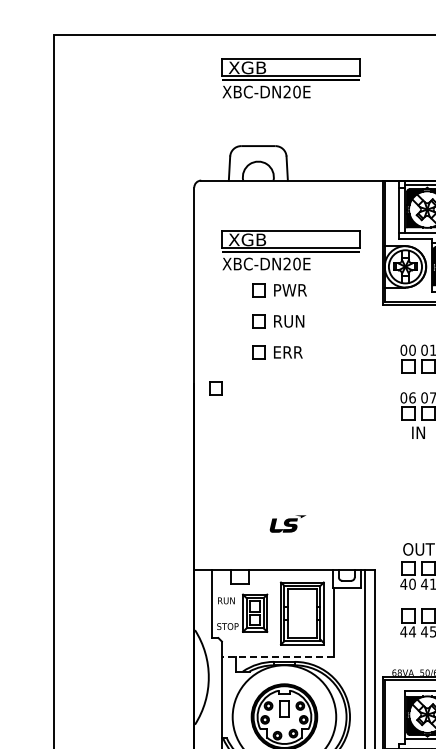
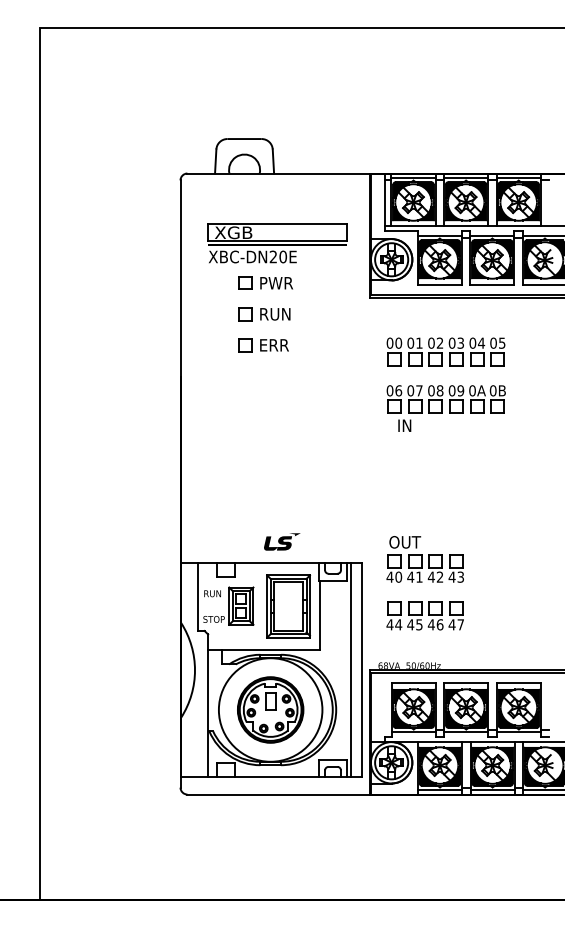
part: (291, 78) -> (277, 71), removed
part: (216, 388) -> (202, 381), removed
part: (288, 523) -> (282, 541), moved
line: (278, 656) -> (264, 649), dashed -> solid

